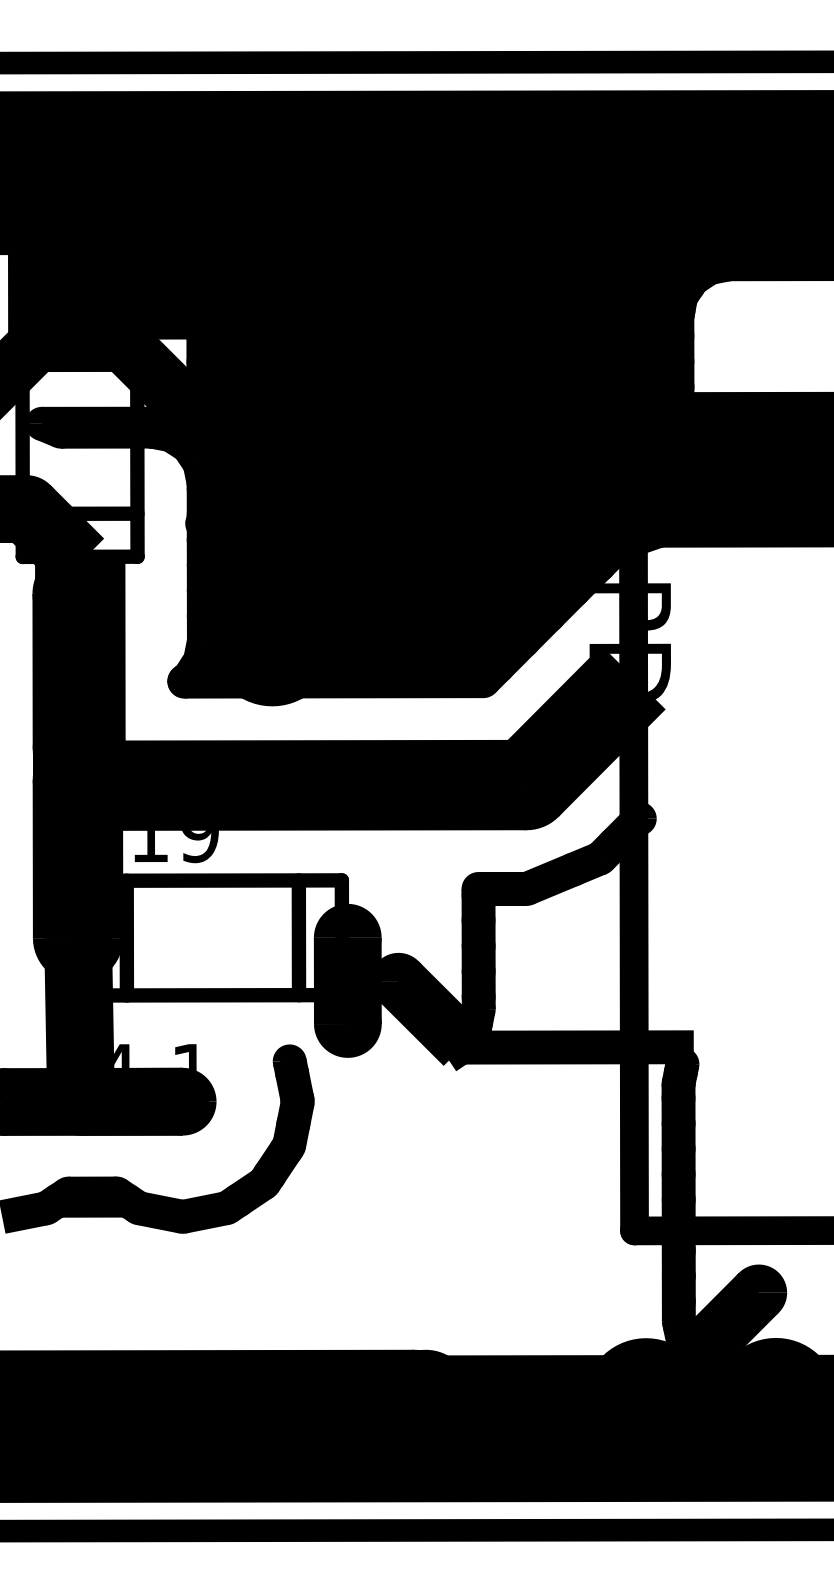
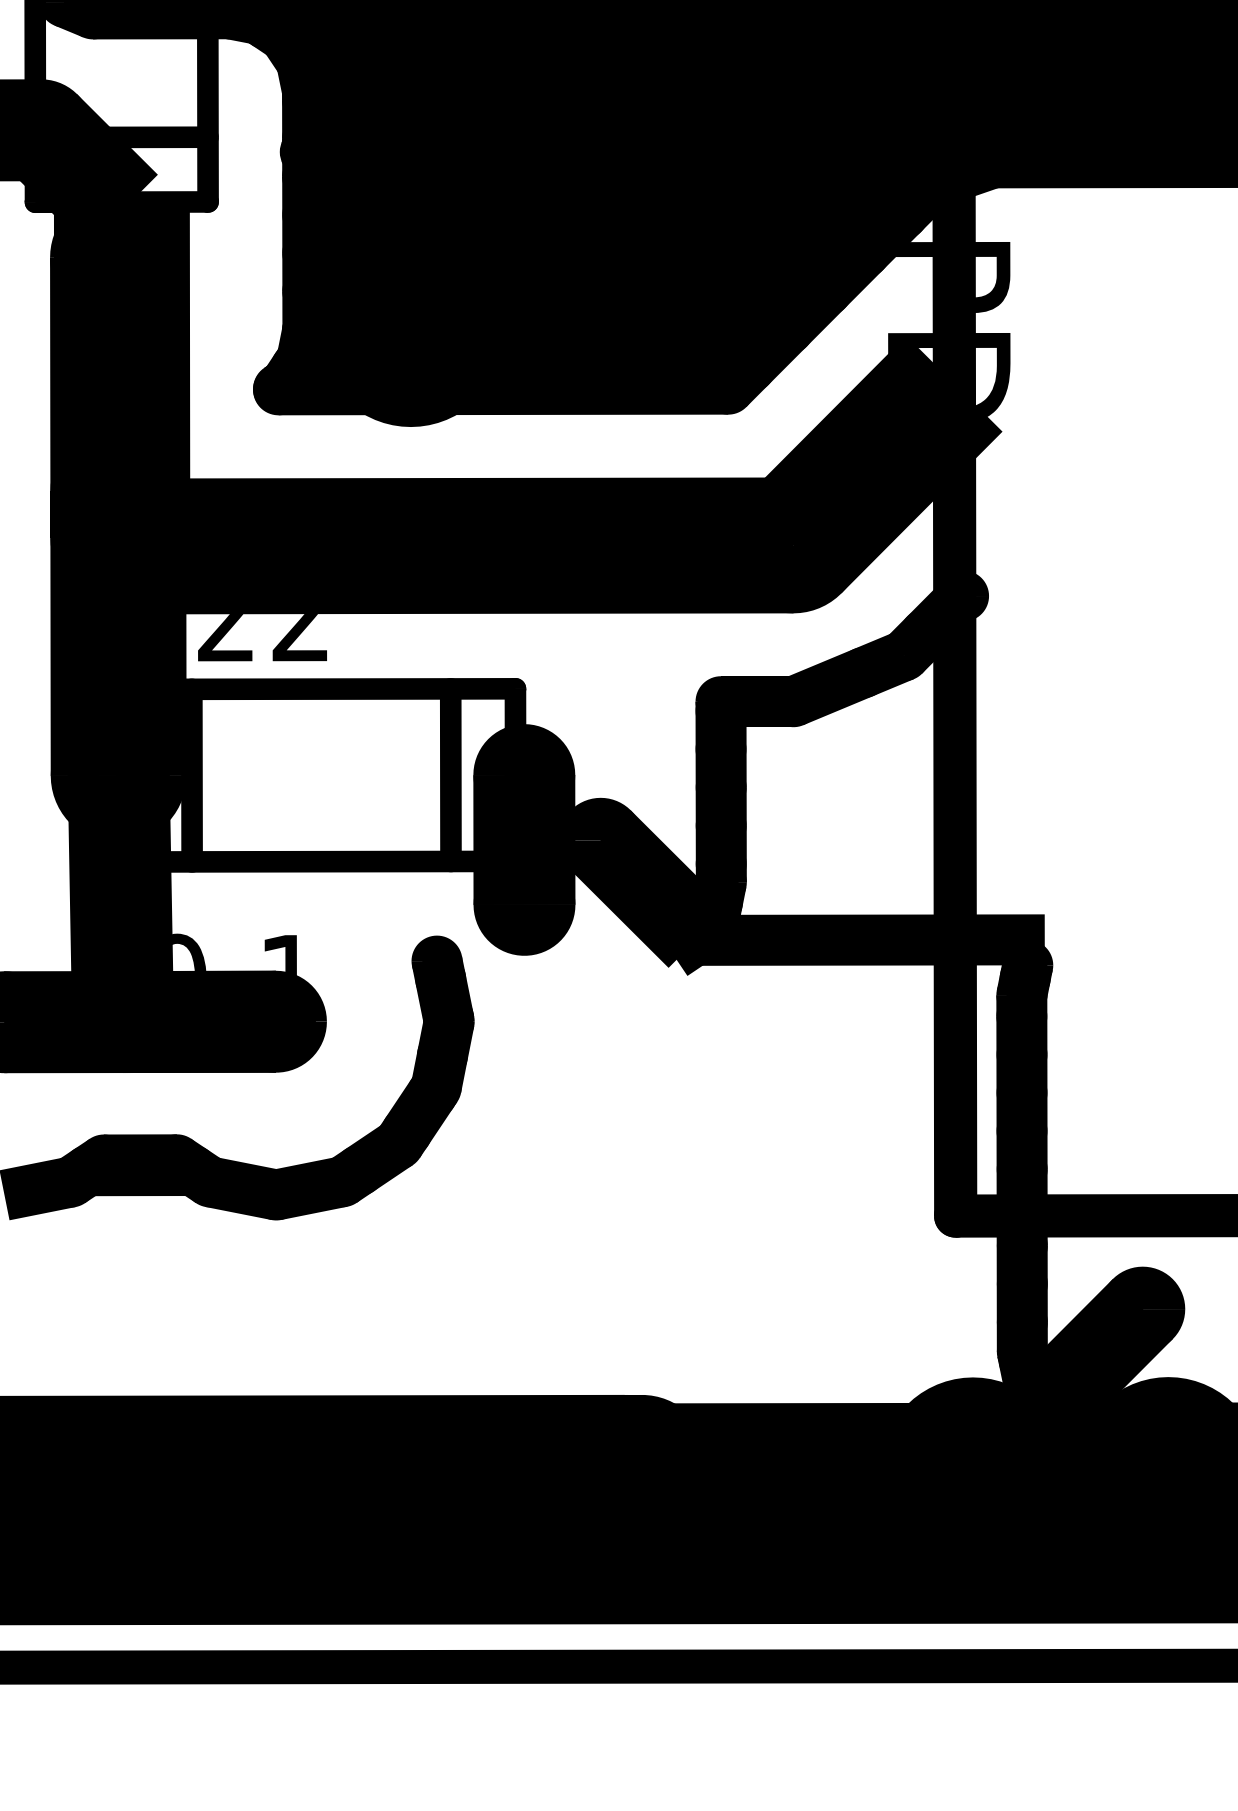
text: (174, 846) -> (263, 637), C19 -> C22
text: (124, 1055) -> (188, 952), 4.1 -> 0.1

